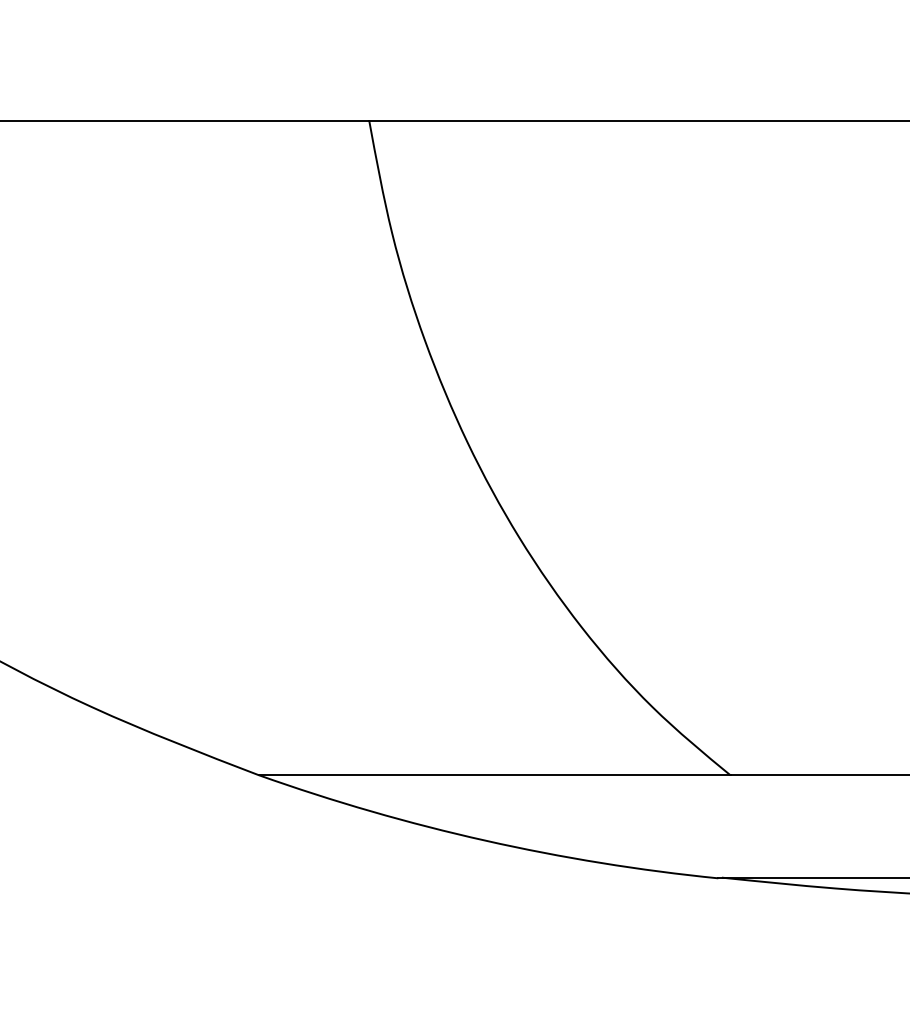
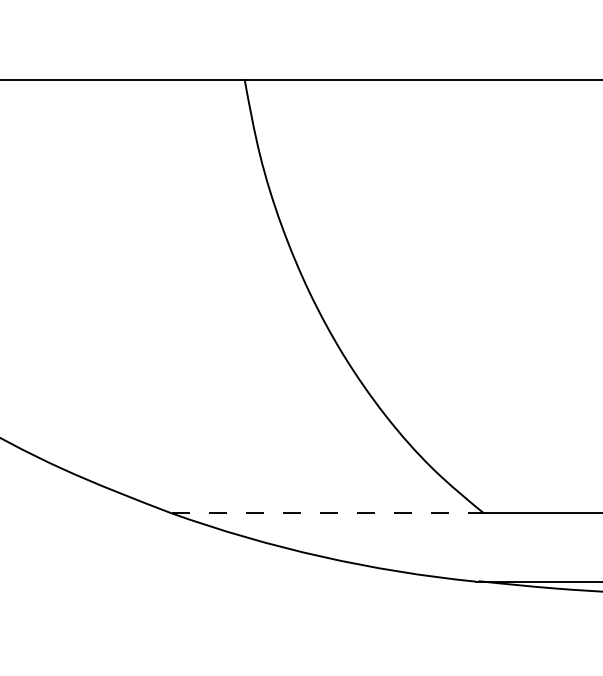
line: (495, 775) -> (328, 513), solid -> dashed

